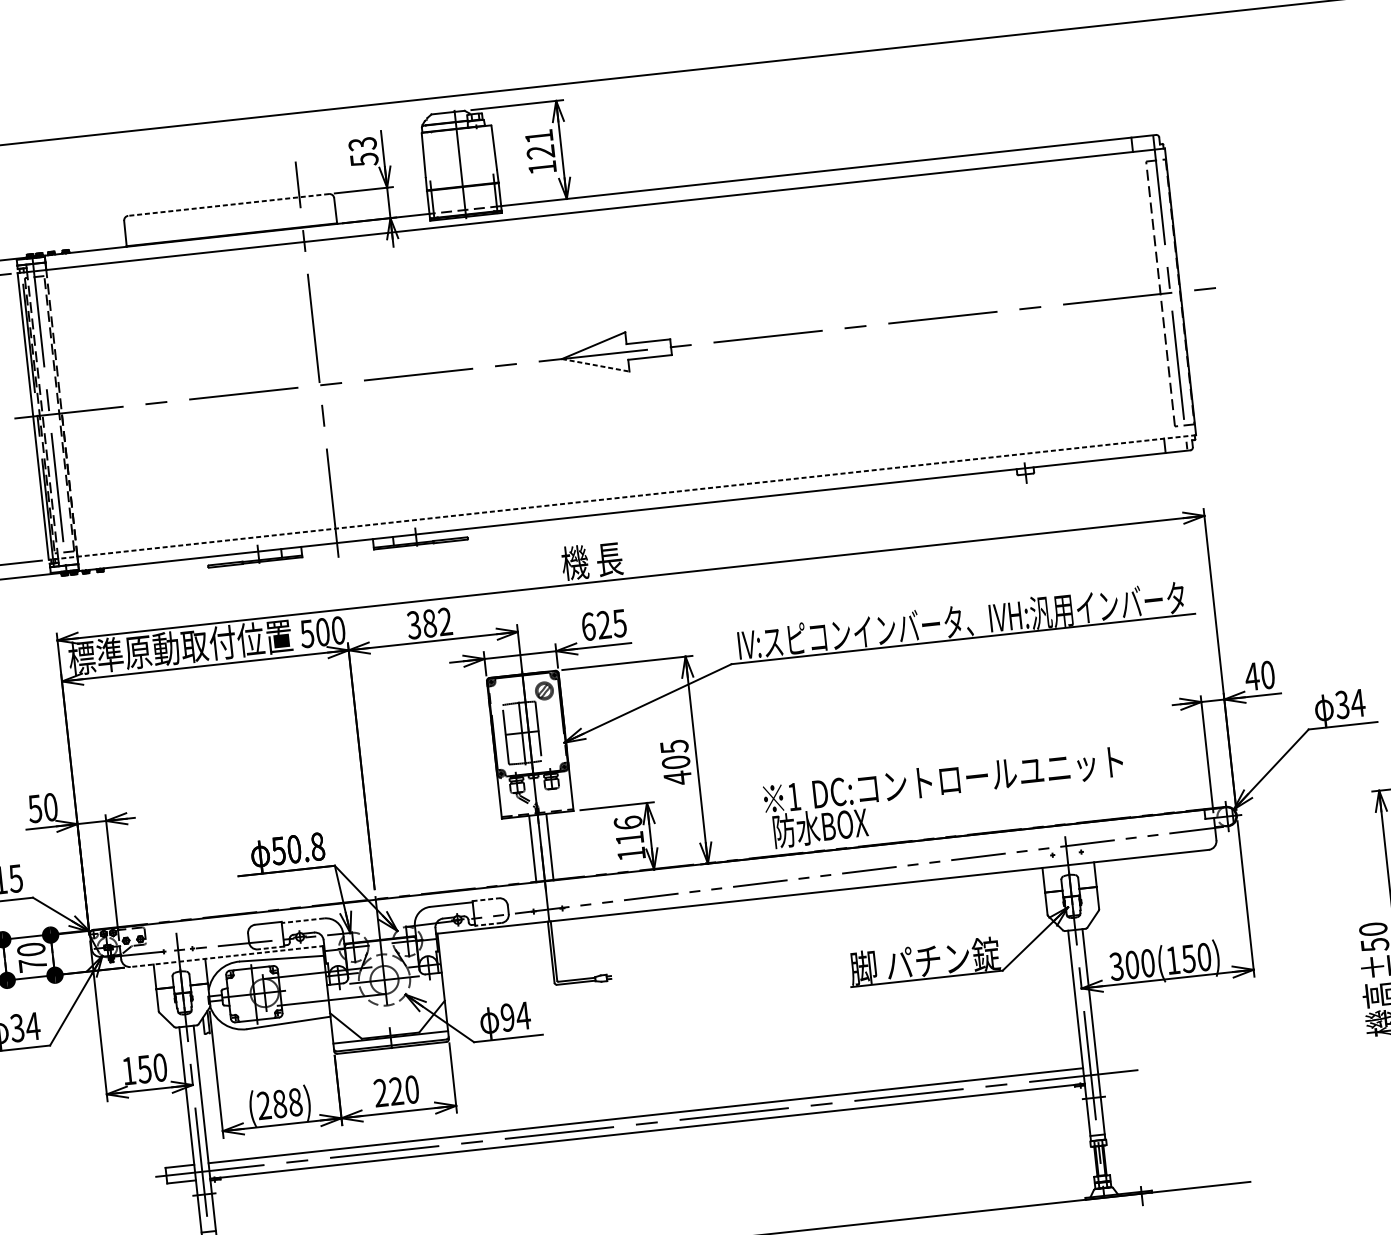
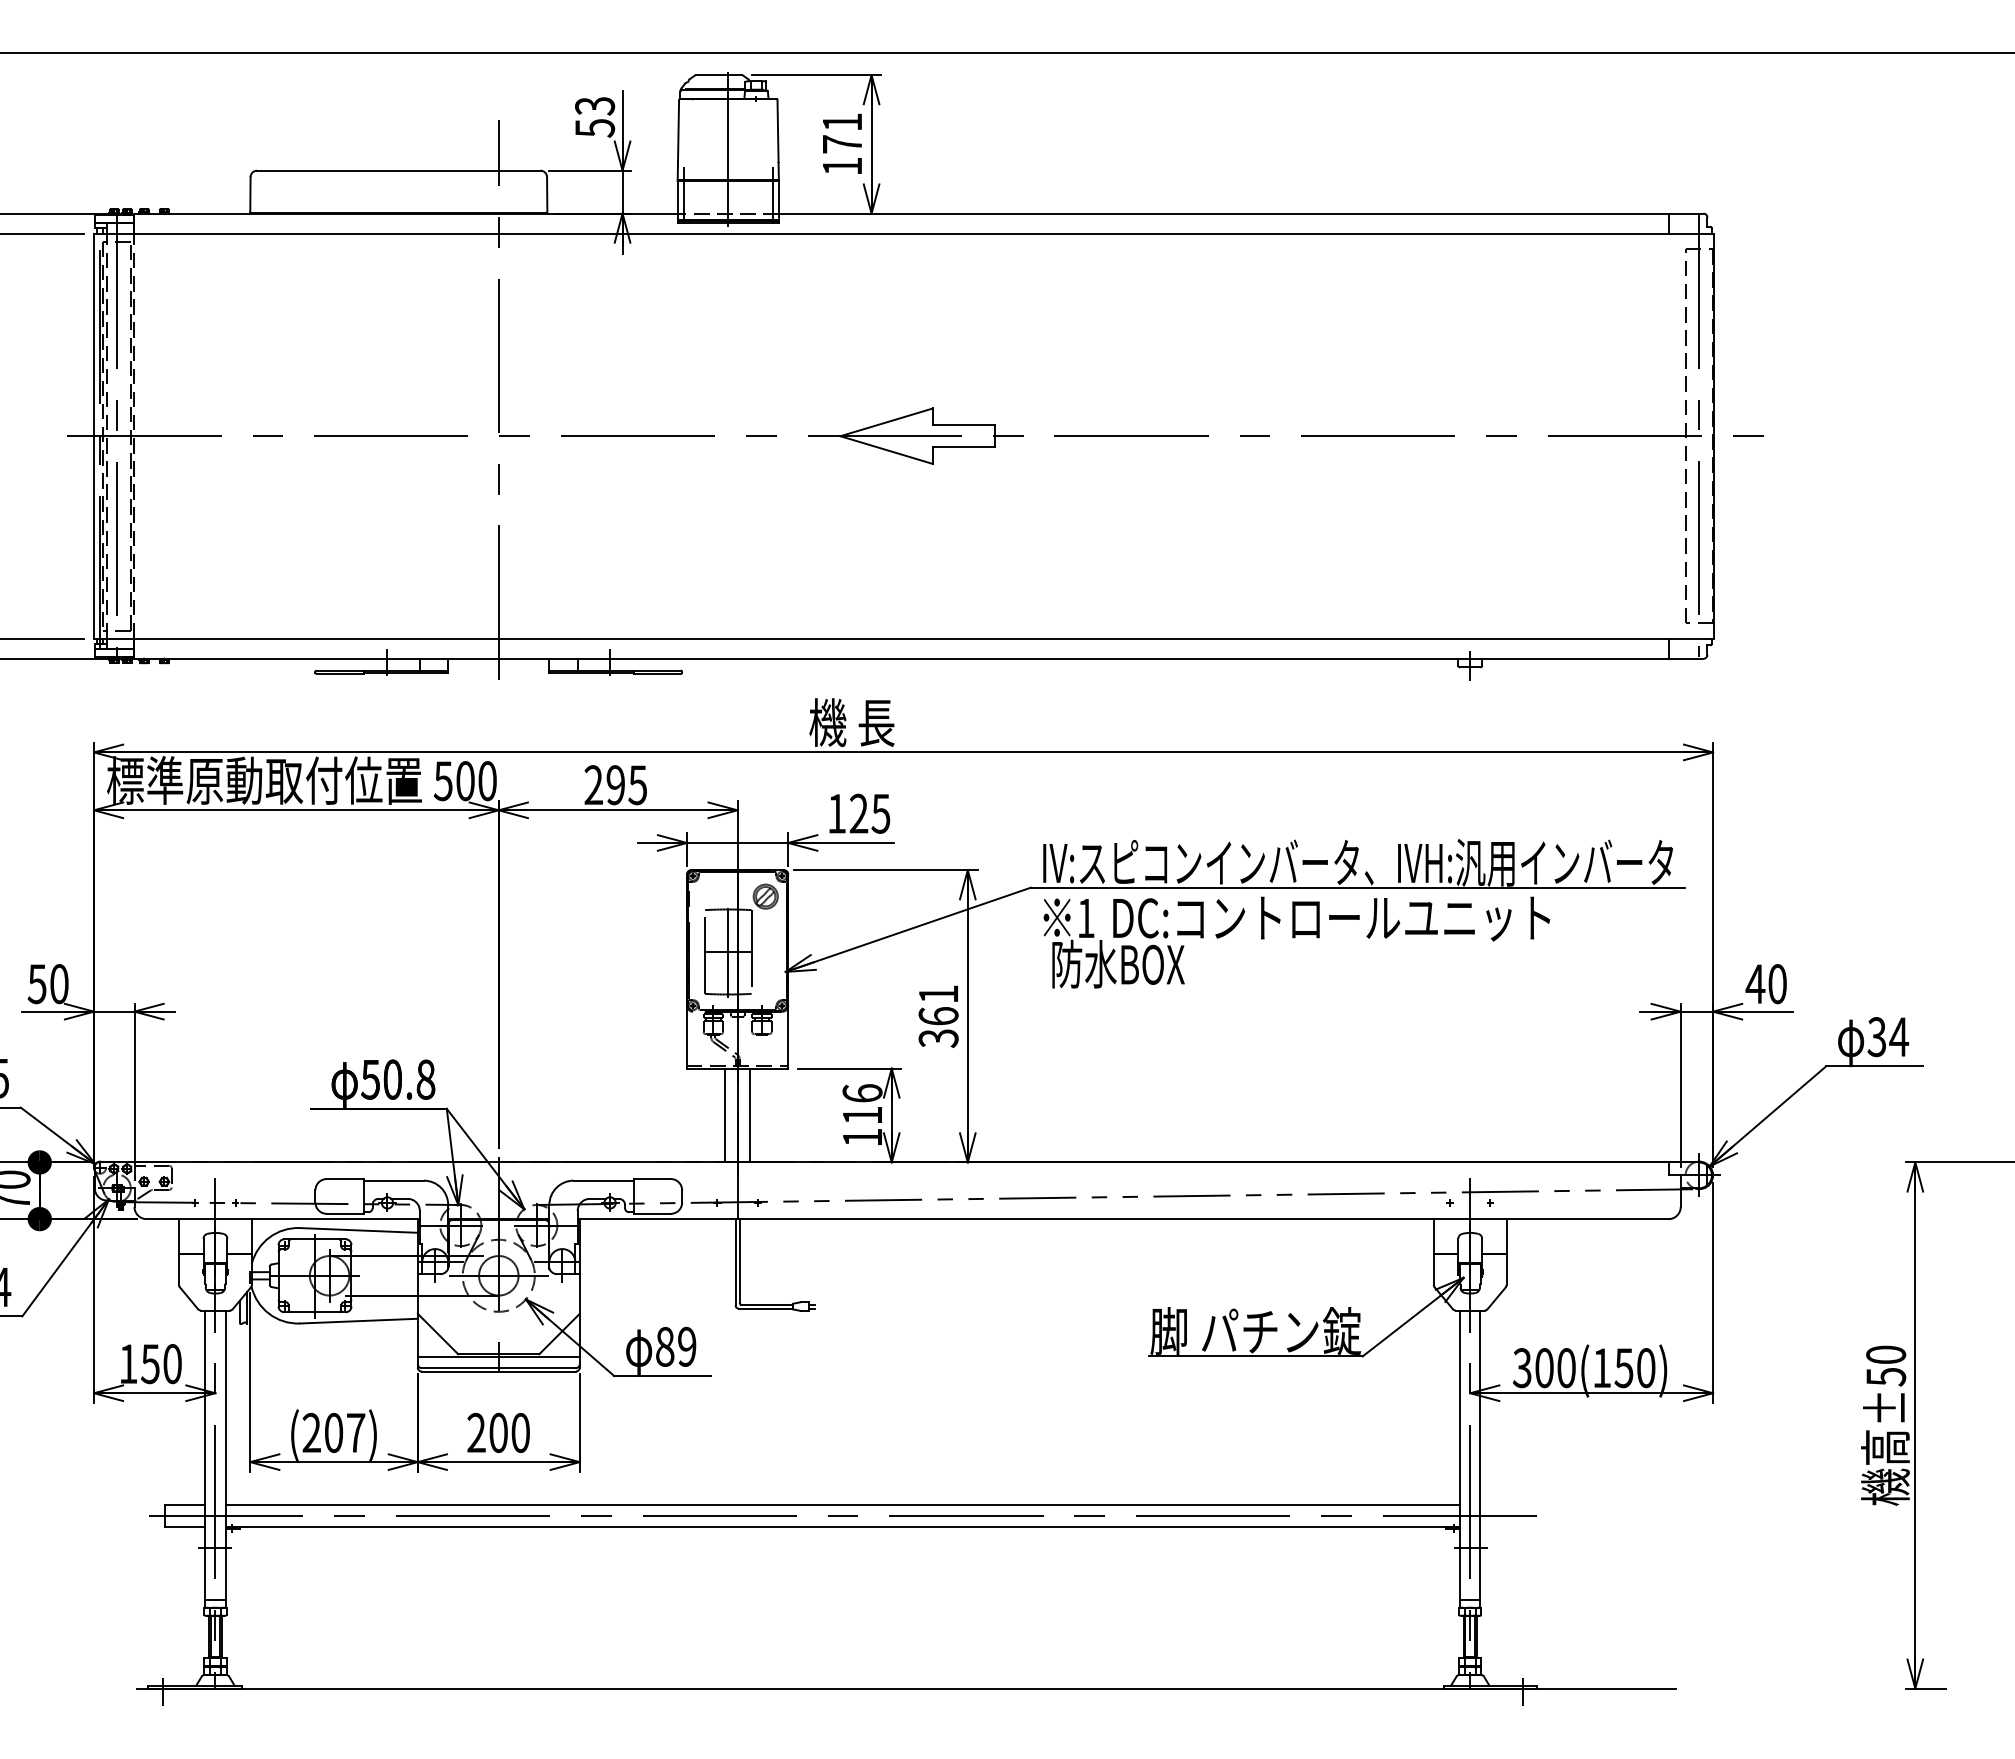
text: (540, 152) -> (841, 144), 121 -> 171
line: (228, 204) -> (398, 170), dashed -> solid
line: (596, 365) -> (887, 450), dashed -> solid
line: (622, 497) -> (903, 638), dashed -> solid
text: (429, 623) -> (615, 785), 382 -> 295
text: (588, 626) -> (837, 813), 625 -> 125
text: (676, 762) -> (938, 1016), 405 -> 361
text: (945, 797) -> (1296, 942), moved
line: (485, 900) -> (652, 1179), dashed -> solid
line: (302, 920) -> (393, 1180), dashed -> solid
line: (488, 924) -> (652, 1213), dashed -> solid
line: (271, 947) -> (345, 1213), dashed -> solid
line: (227, 956) -> (283, 1219), dashed -> solid
text: (515, 1016) -> (676, 1346), 94 -> 89
text: (396, 1091) -> (498, 1432), 220 -> 200
text: (287, 1102) -> (344, 1432), (288) -> (207)

